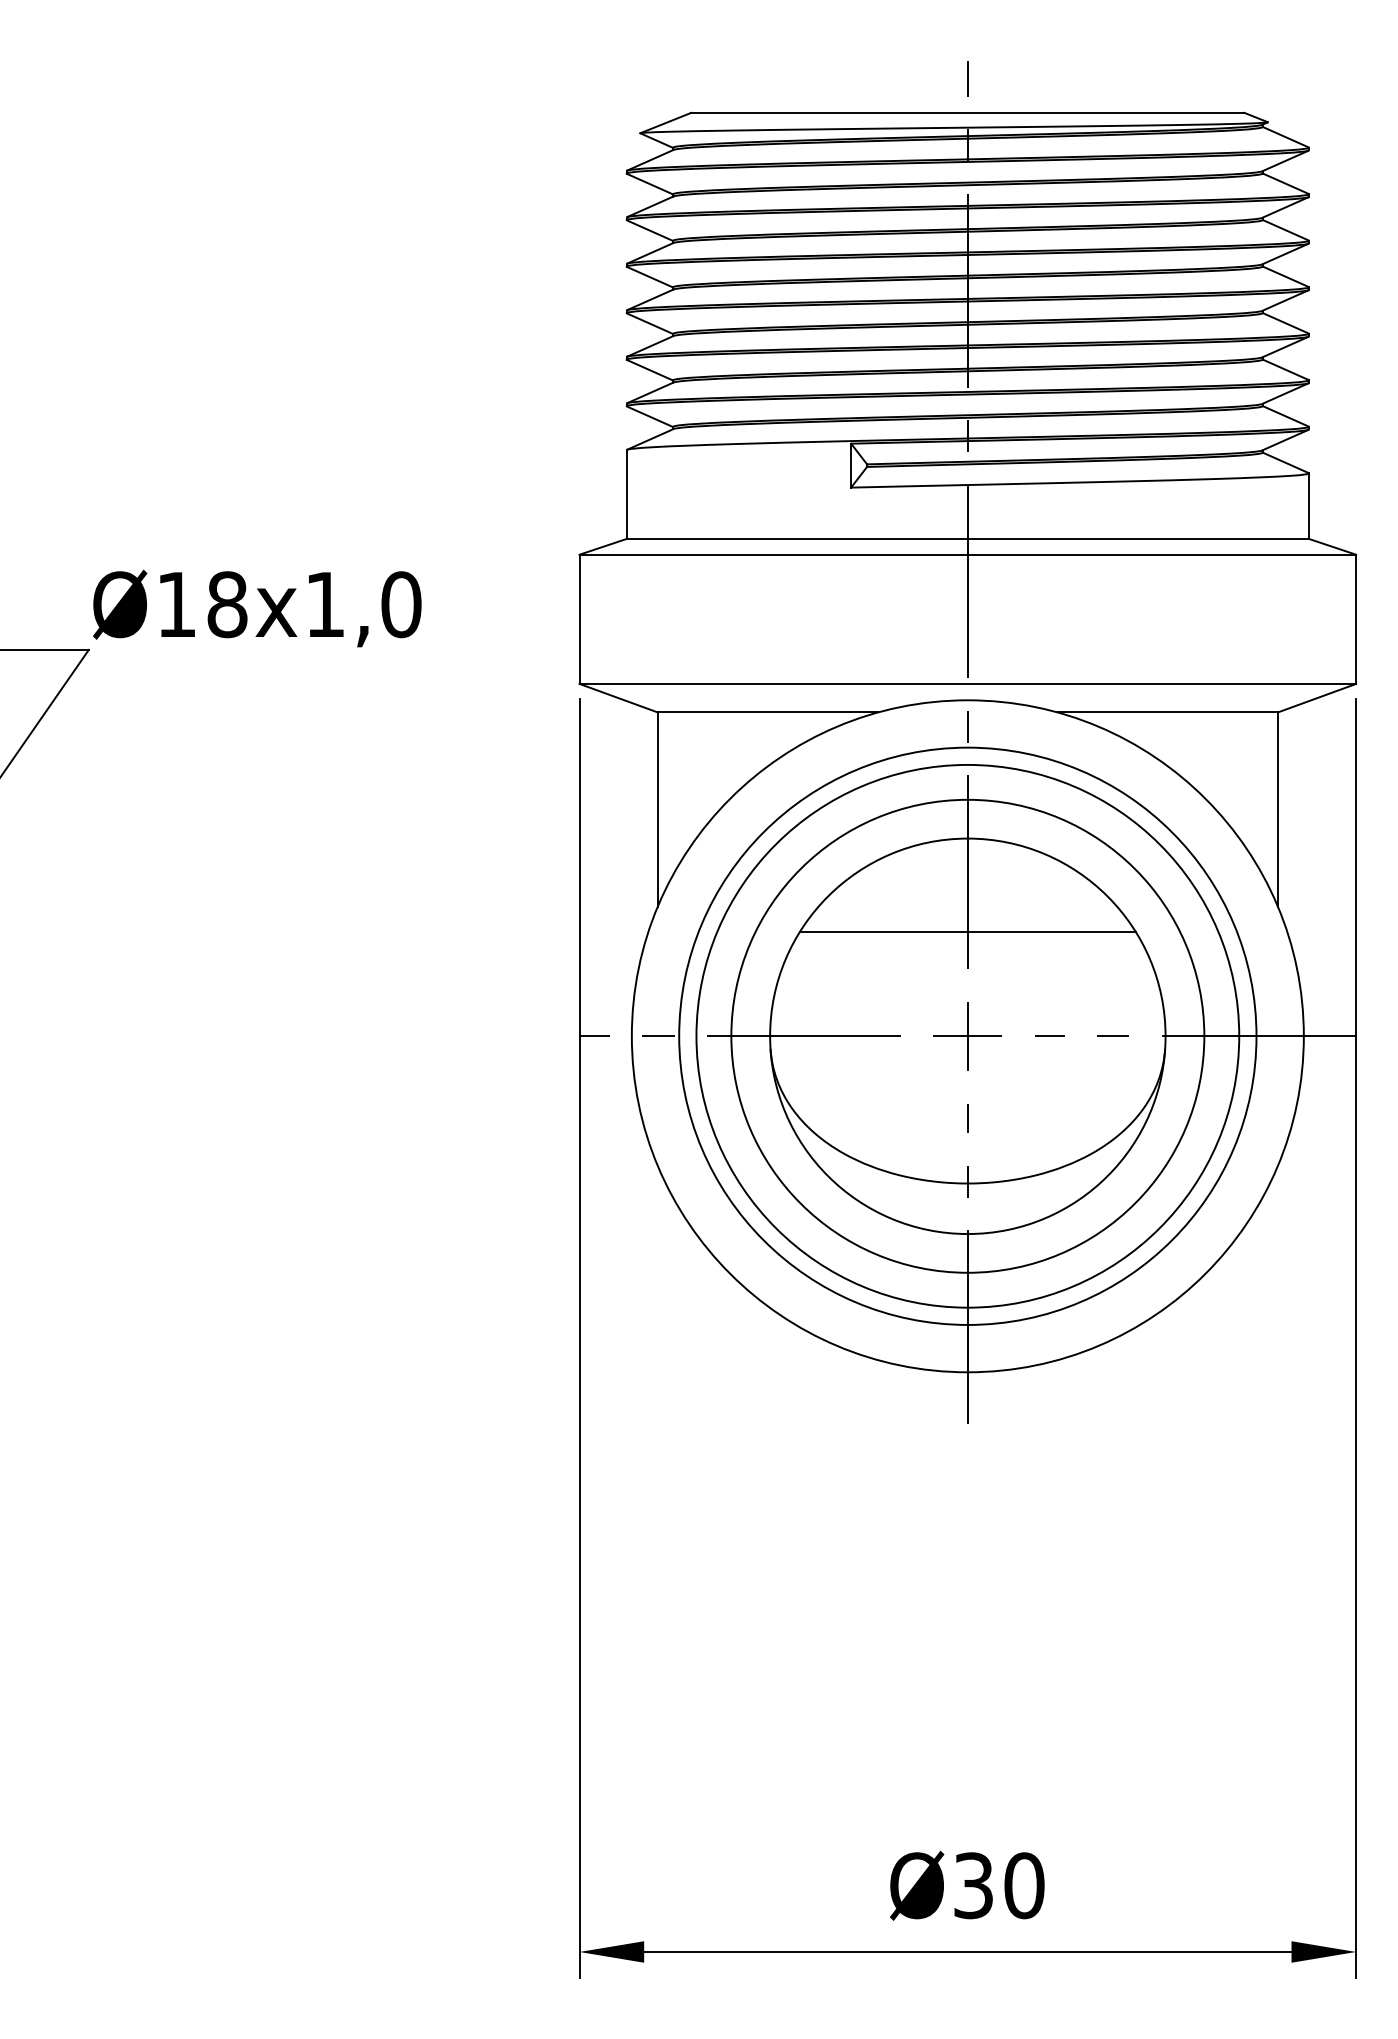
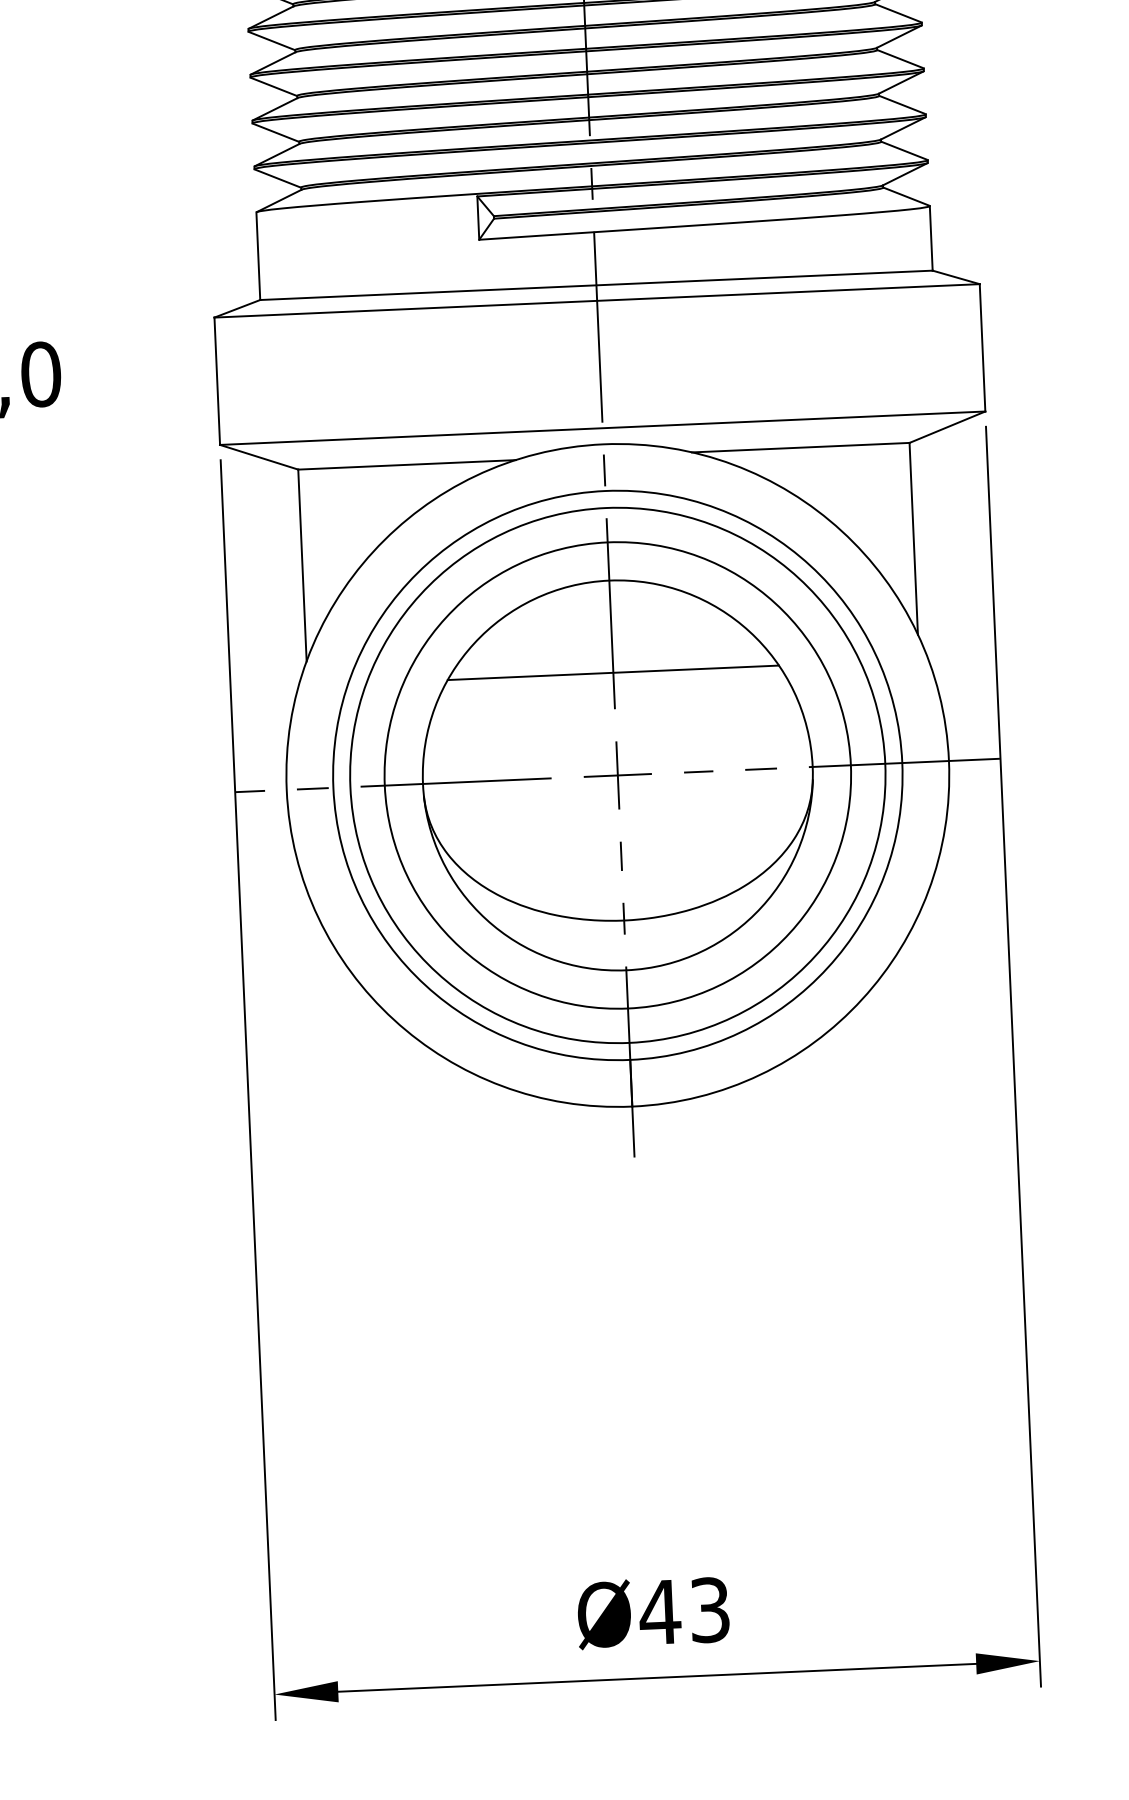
text: (998, 1885) -> (684, 1610), Ø30 -> Ø43

